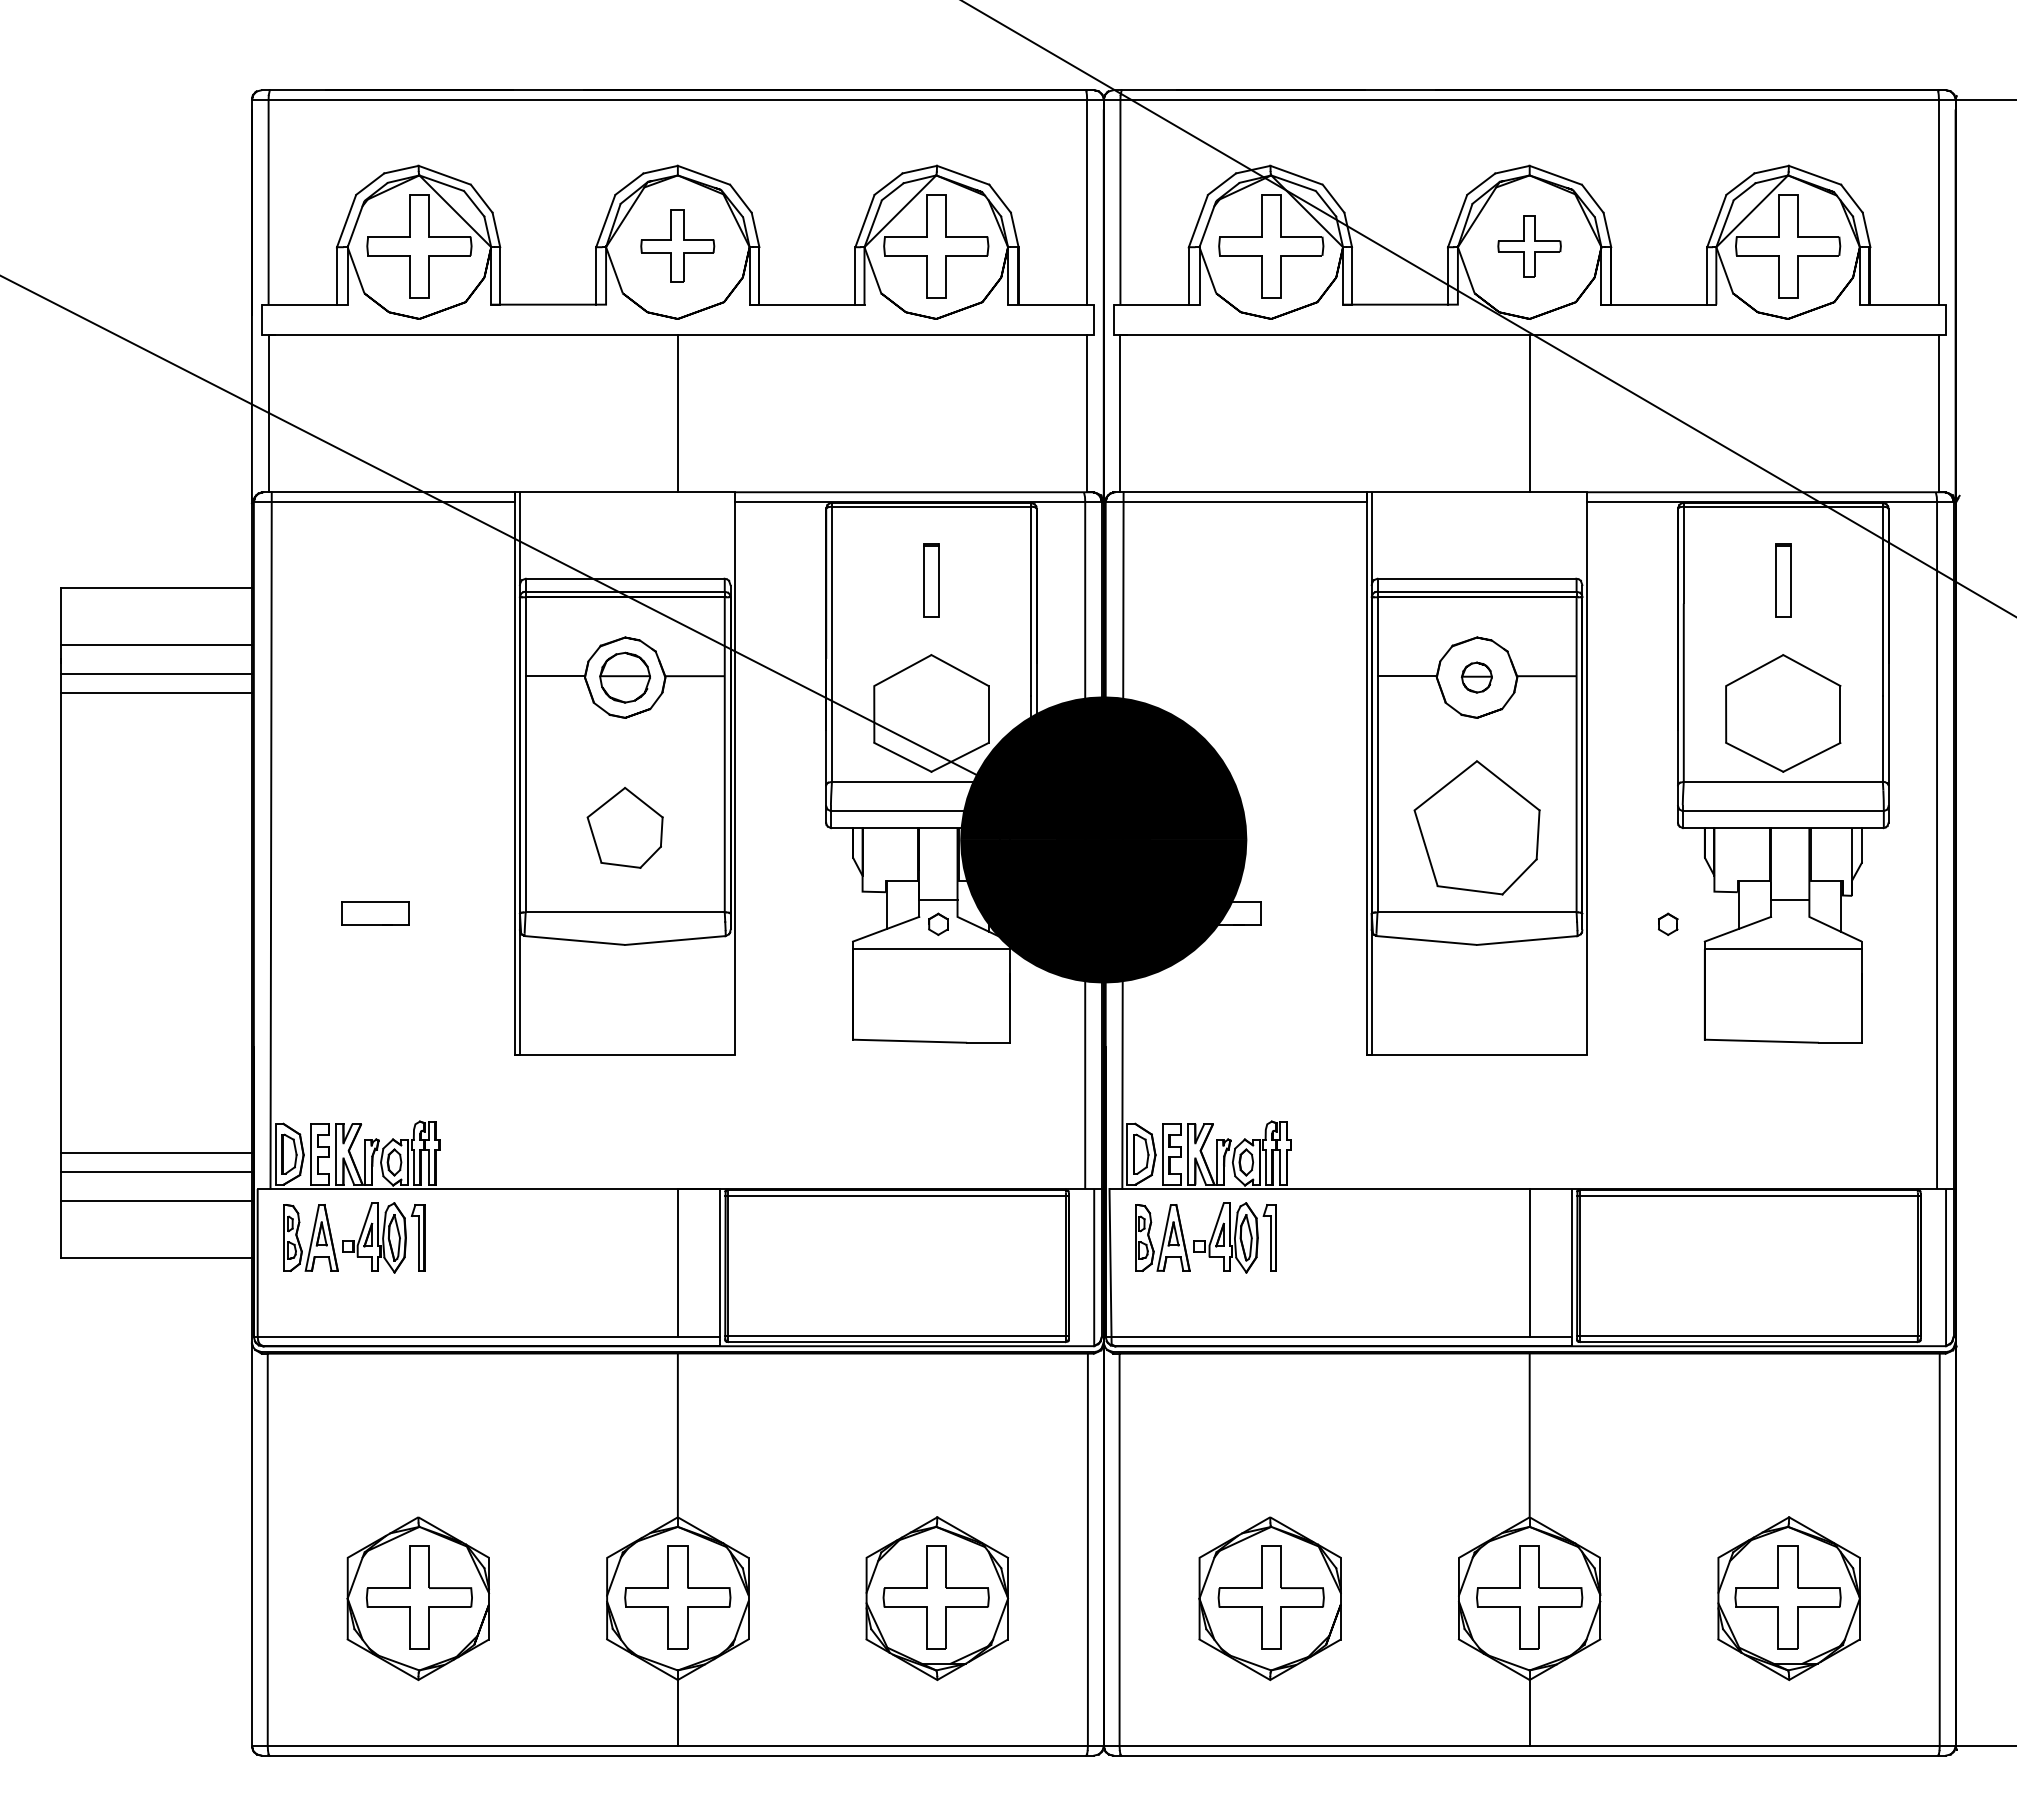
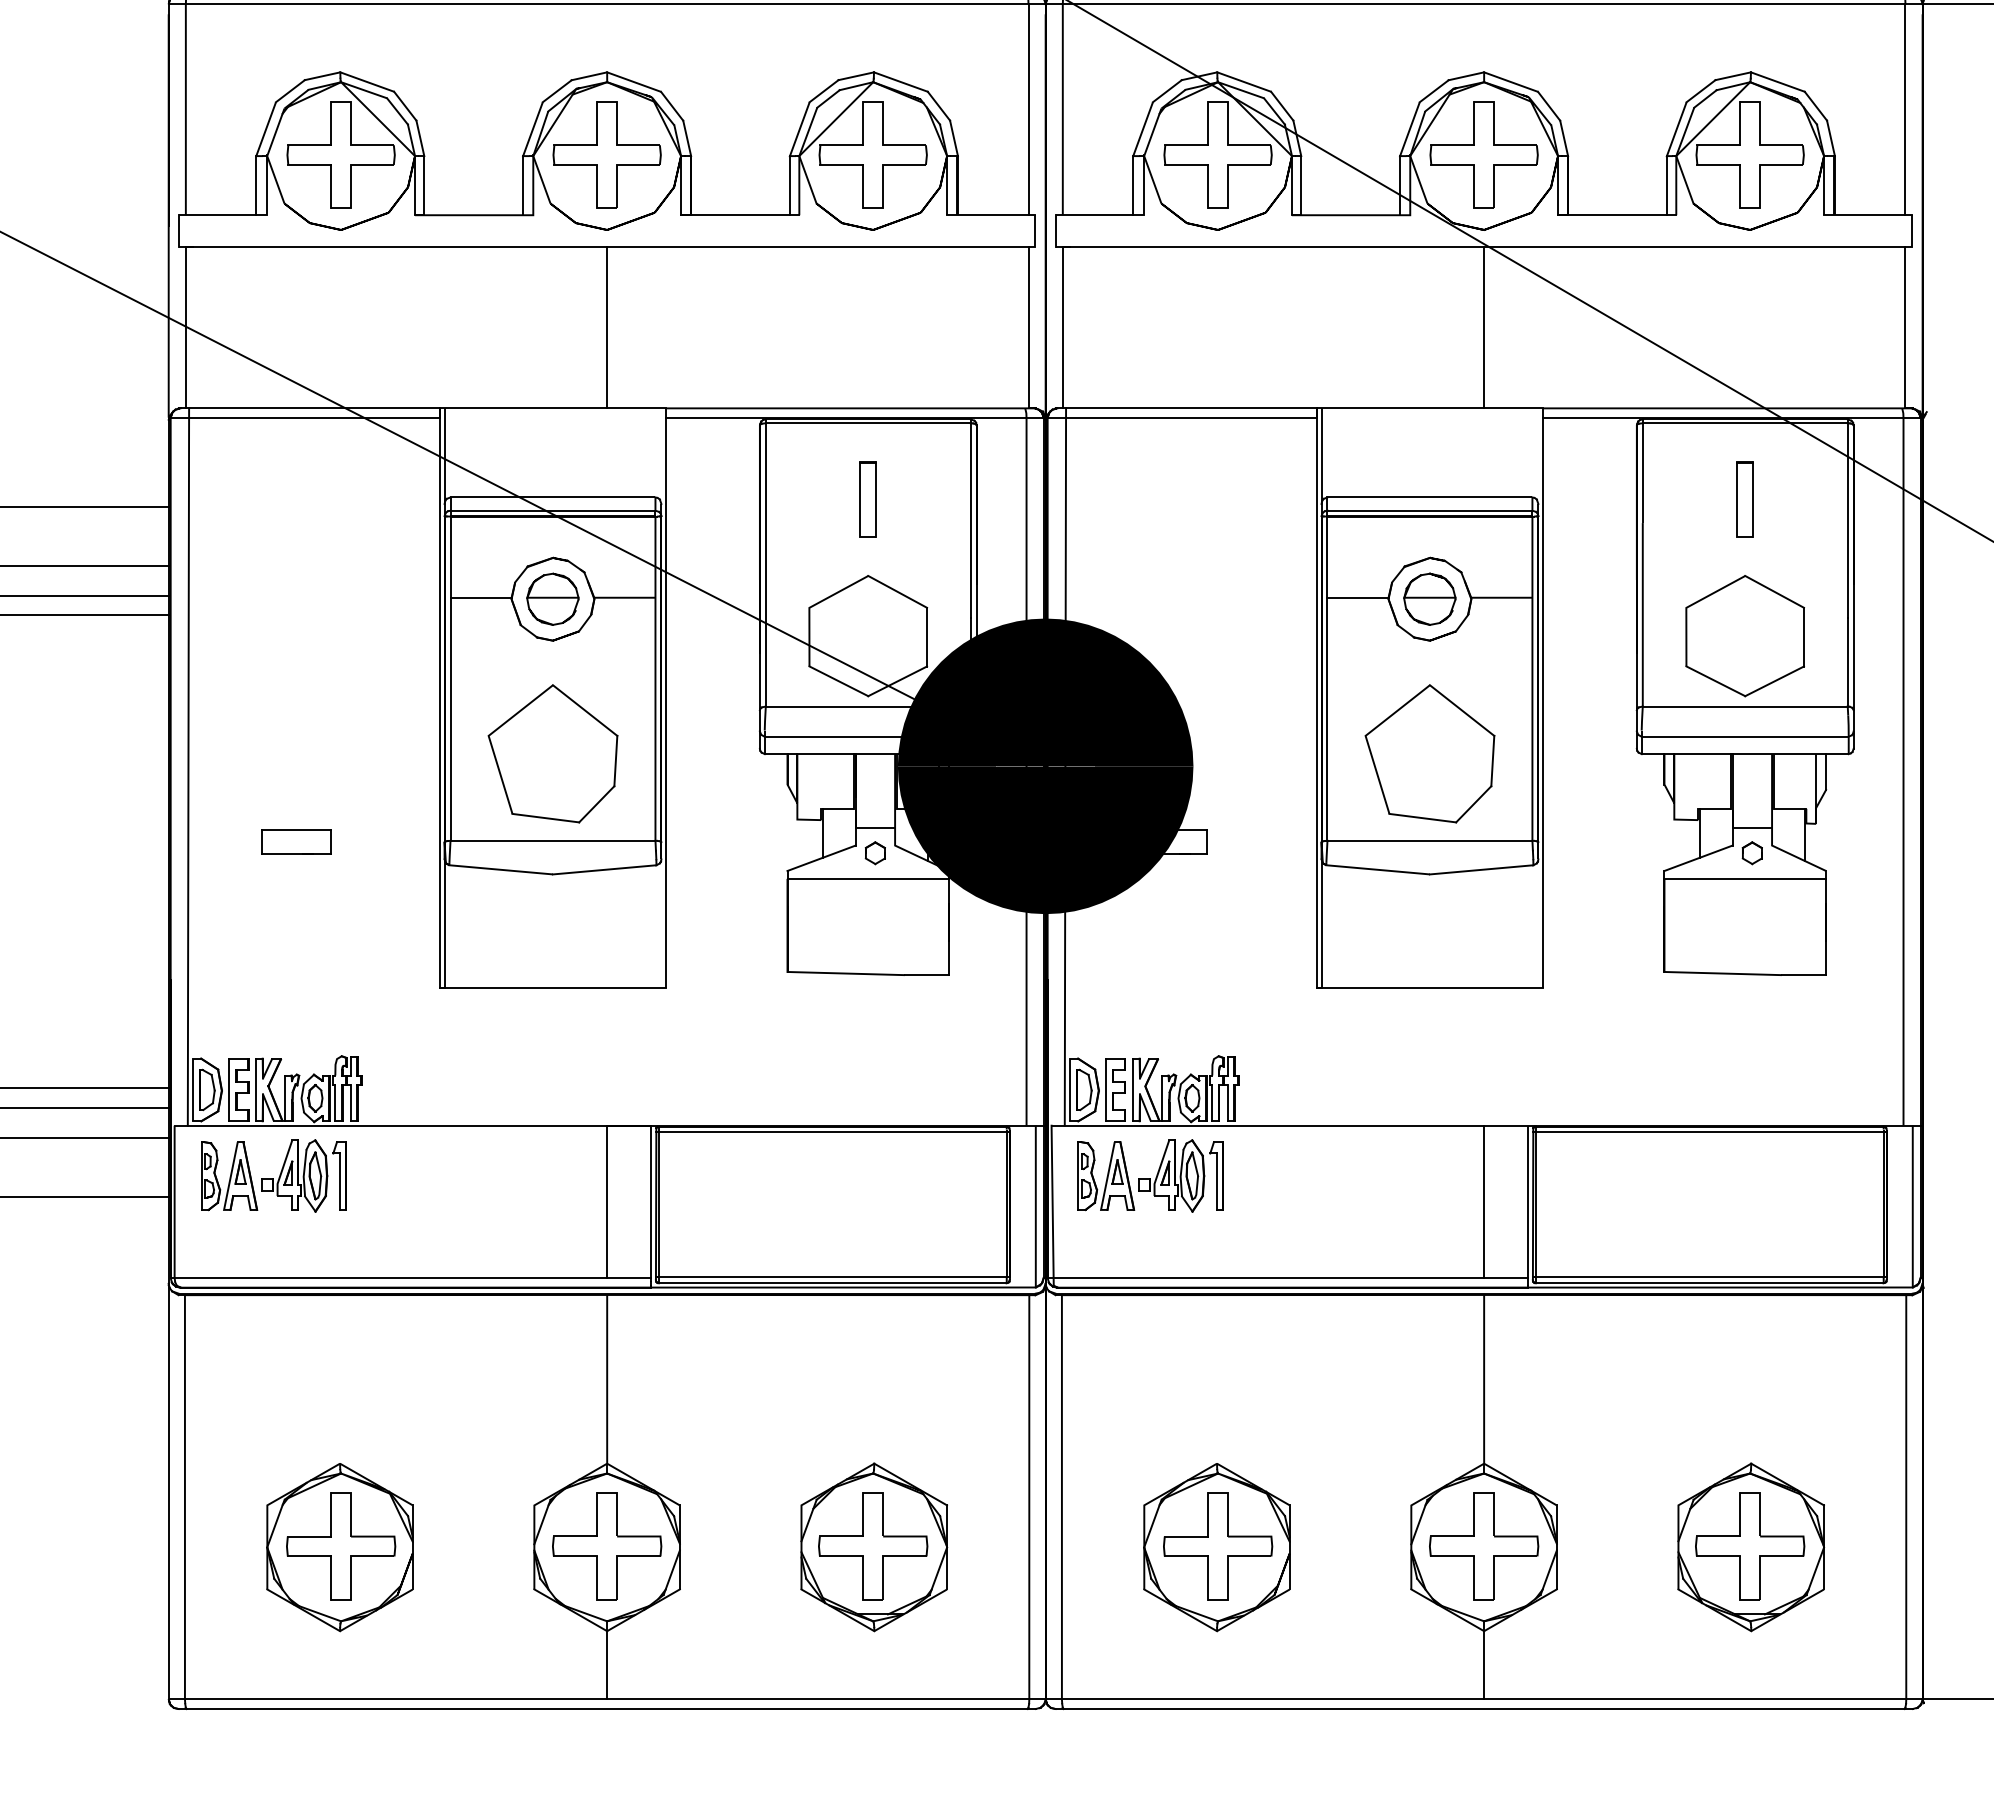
part: (677, 246) -> (606, 155), size x1.43
part: (1529, 246) -> (1483, 155), size x1.67
part: (1476, 677) -> (1429, 599), size x1.67
part: (624, 827) -> (552, 753), size x1.67
part: (1668, 923) -> (1752, 852), moved

